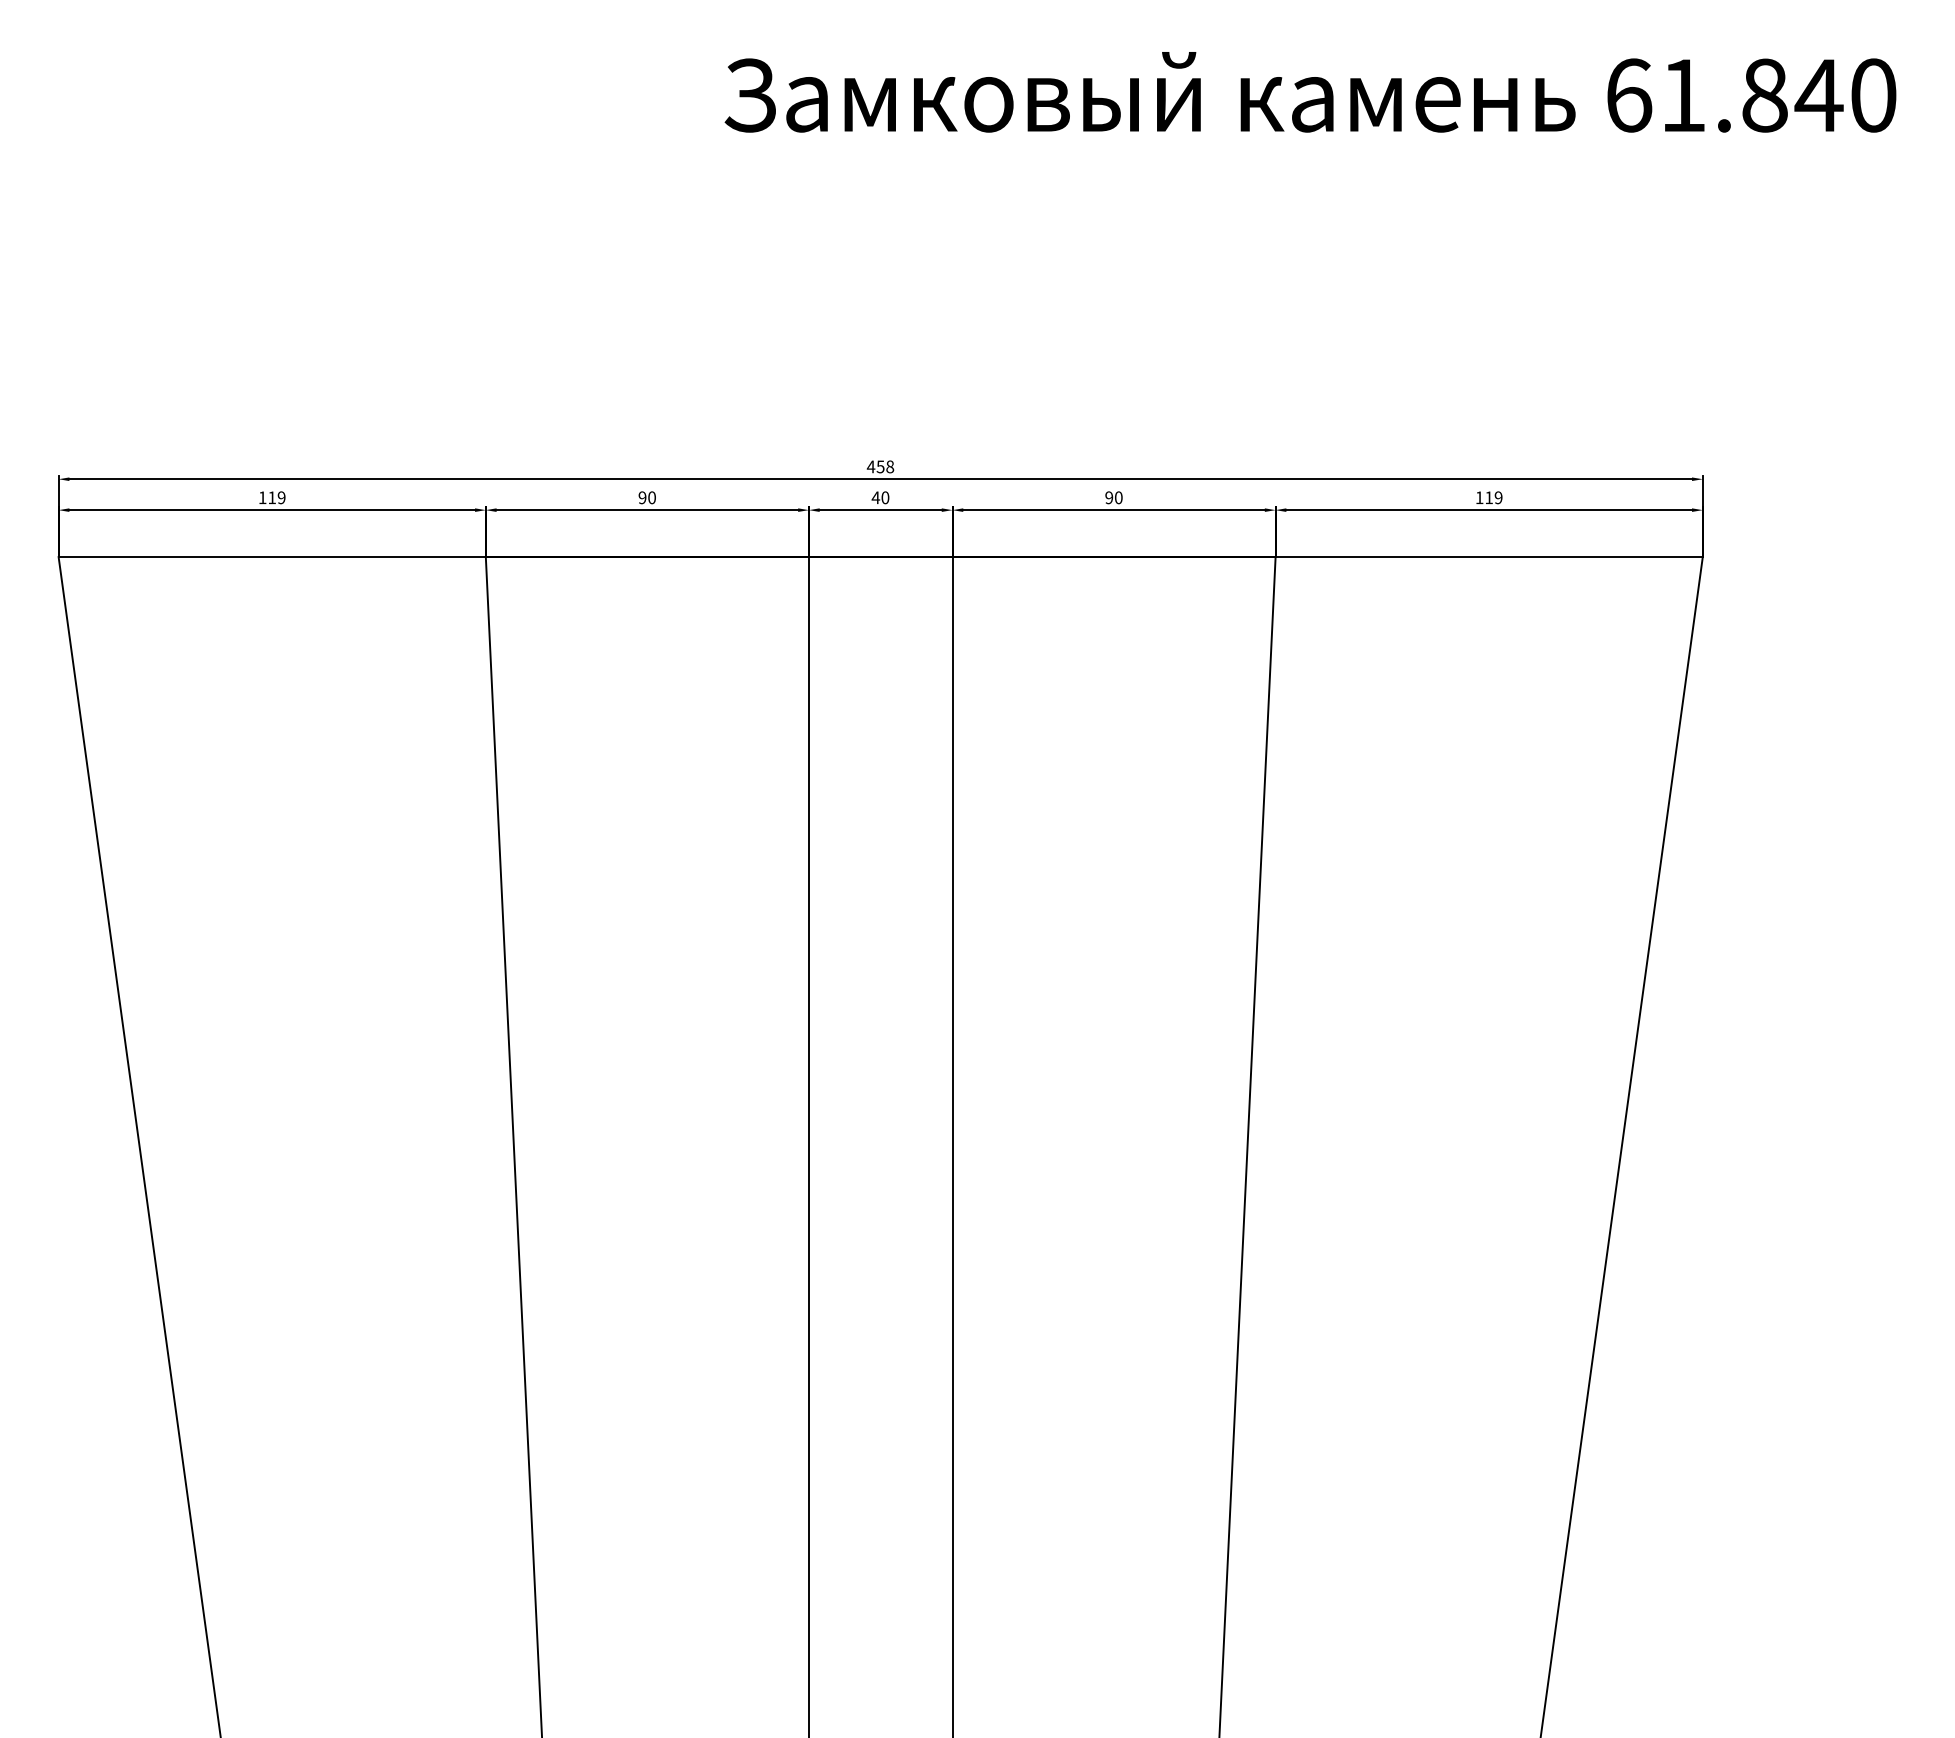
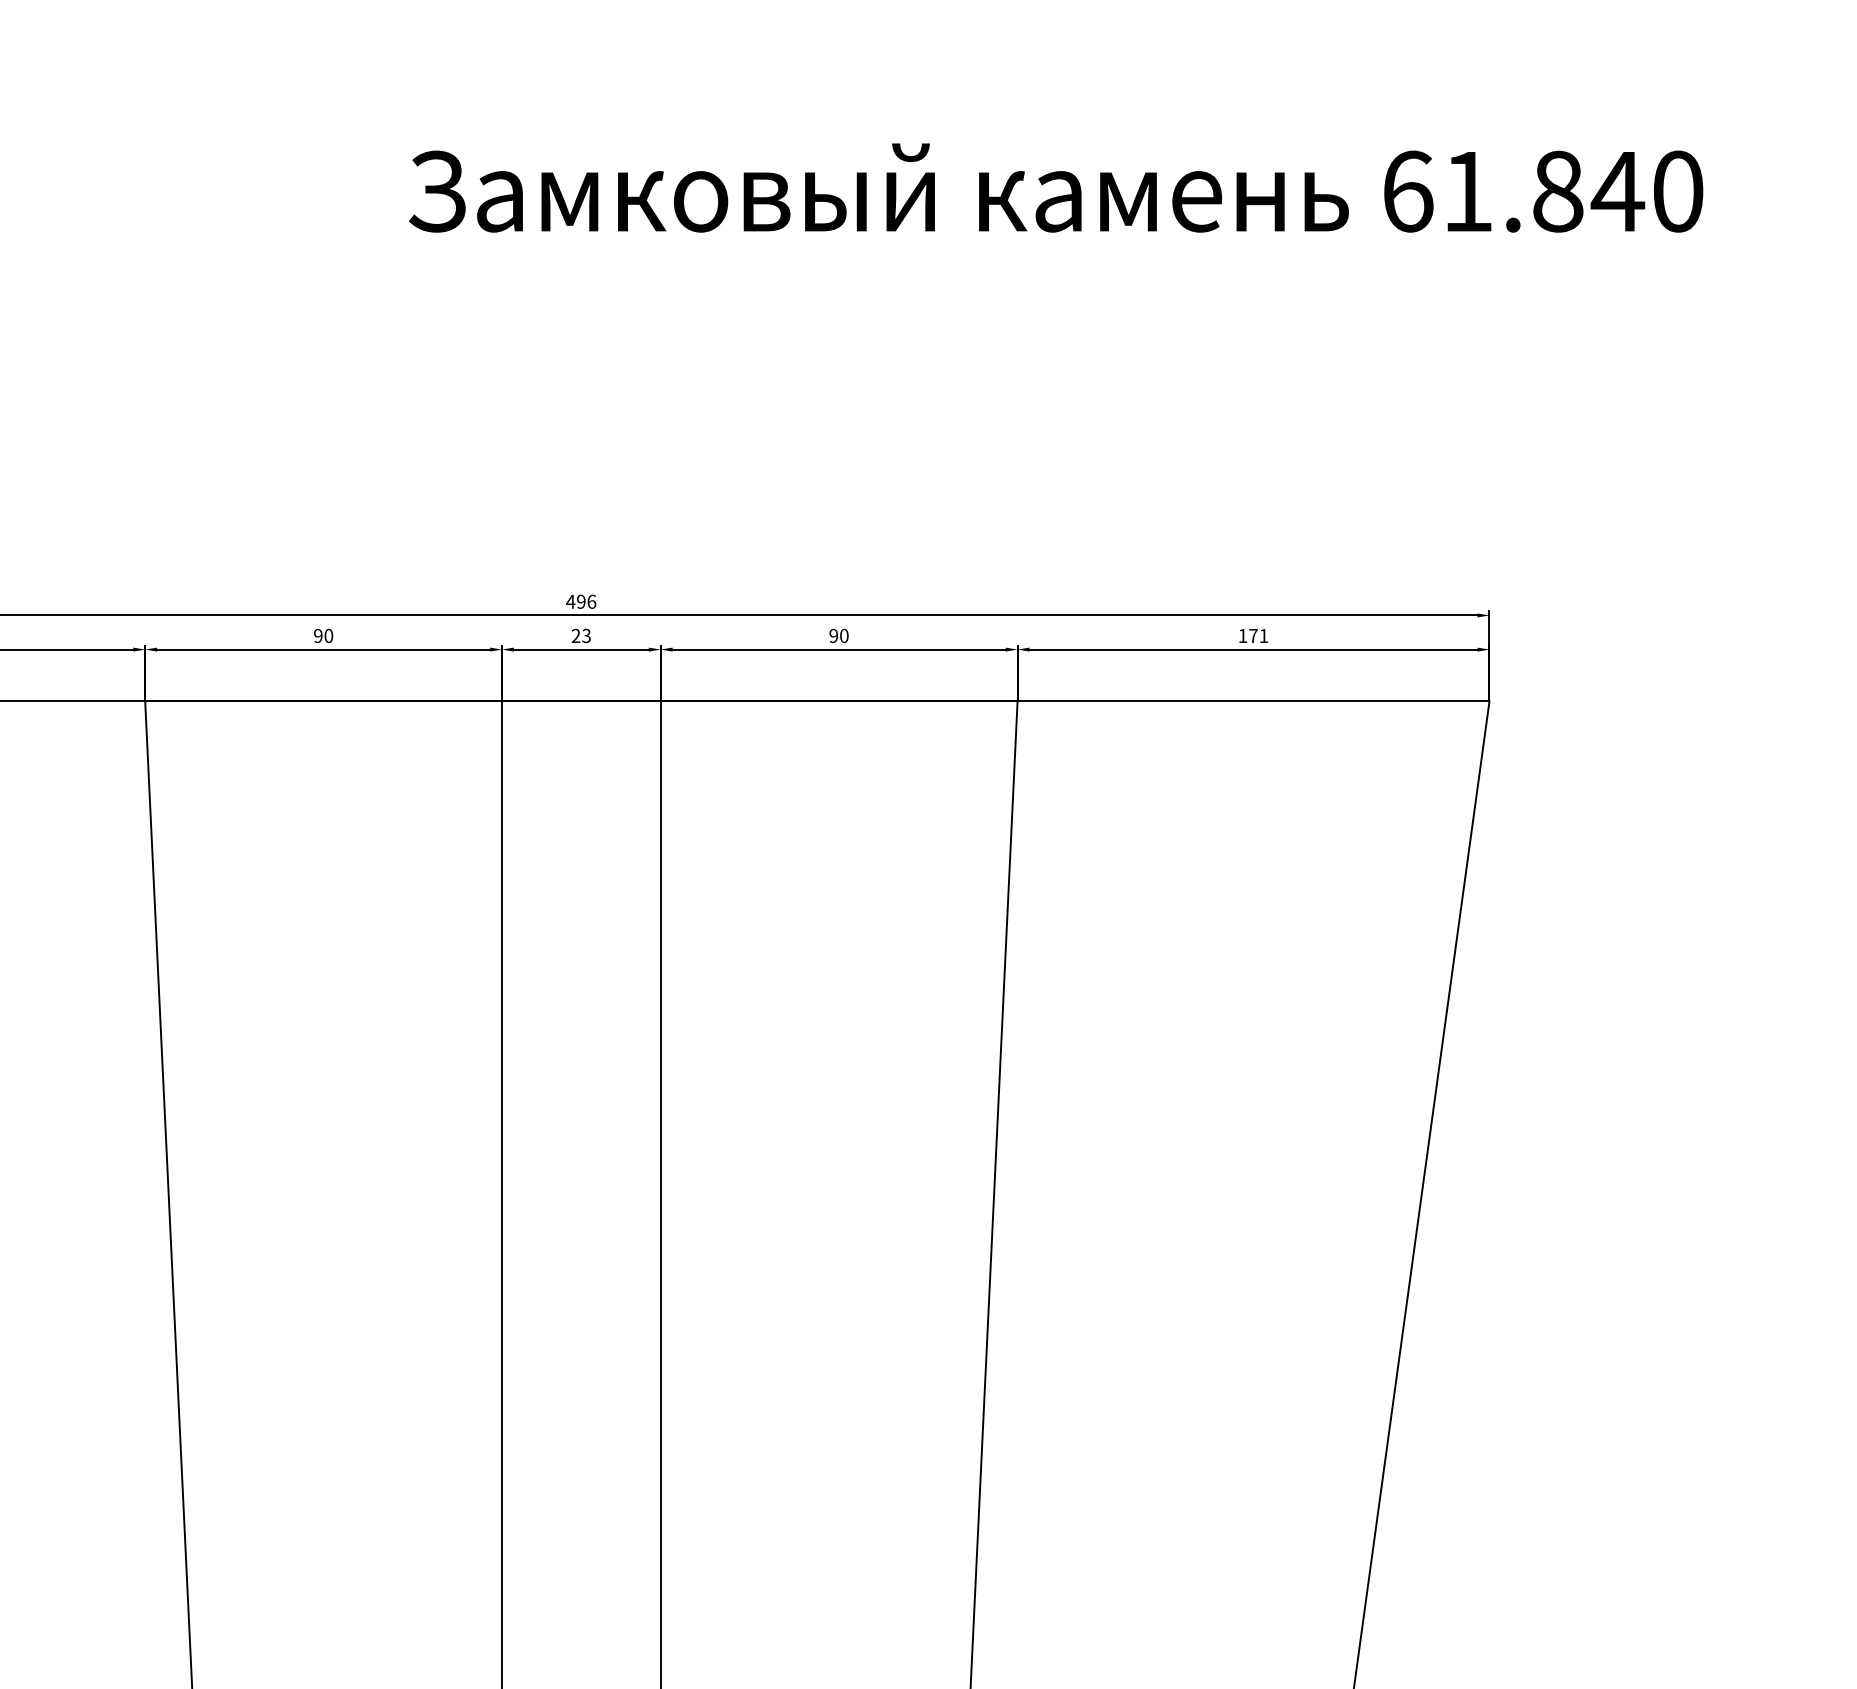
text: (885, 466) -> (586, 601), 458 -> 496
text: (880, 497) -> (581, 635), 40 -> 23
text: (1493, 497) -> (1258, 635), 119 -> 171

